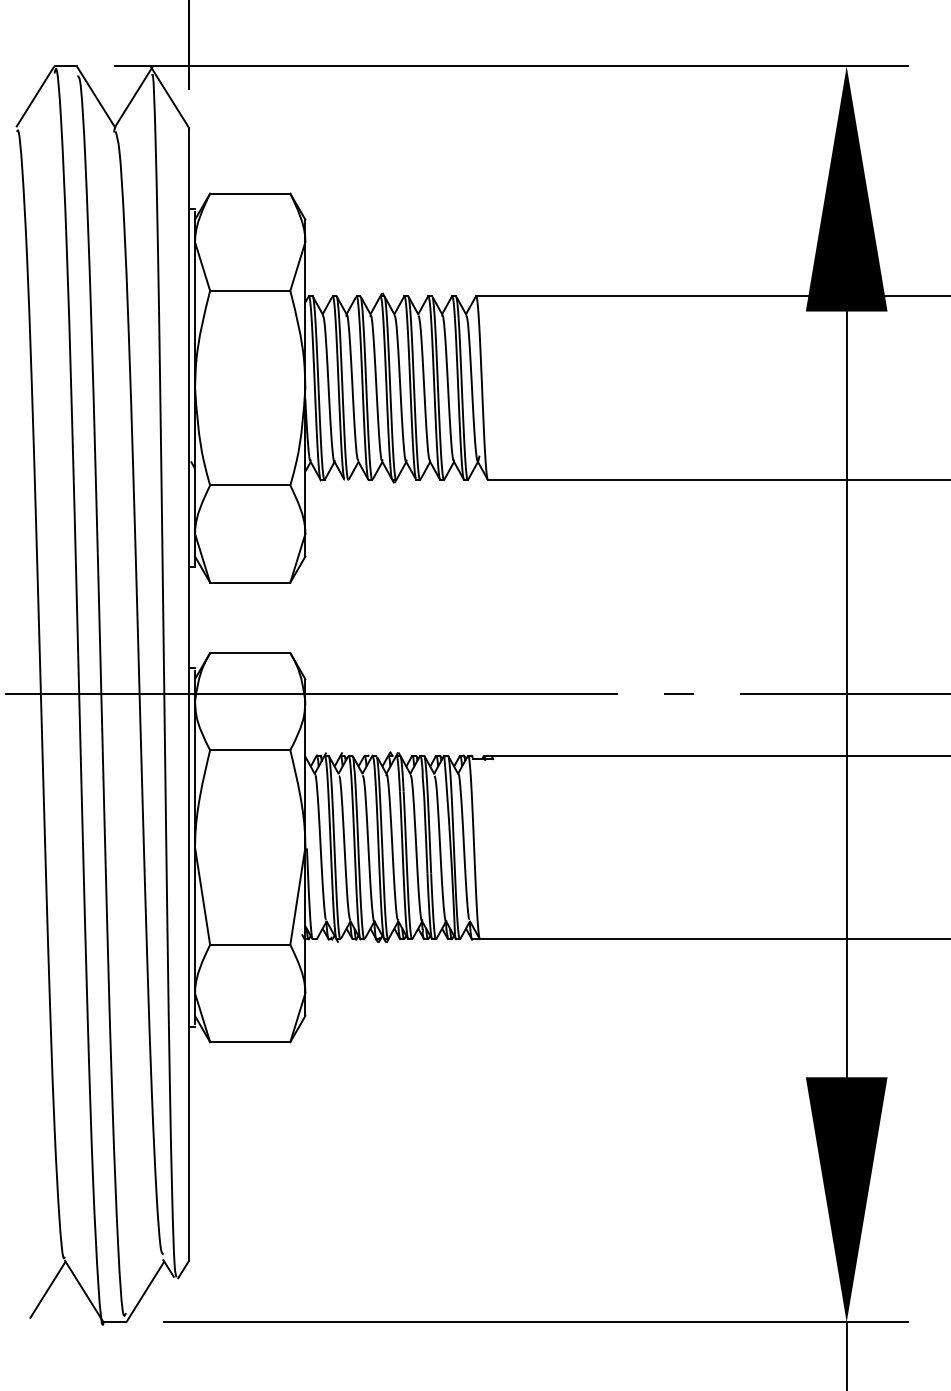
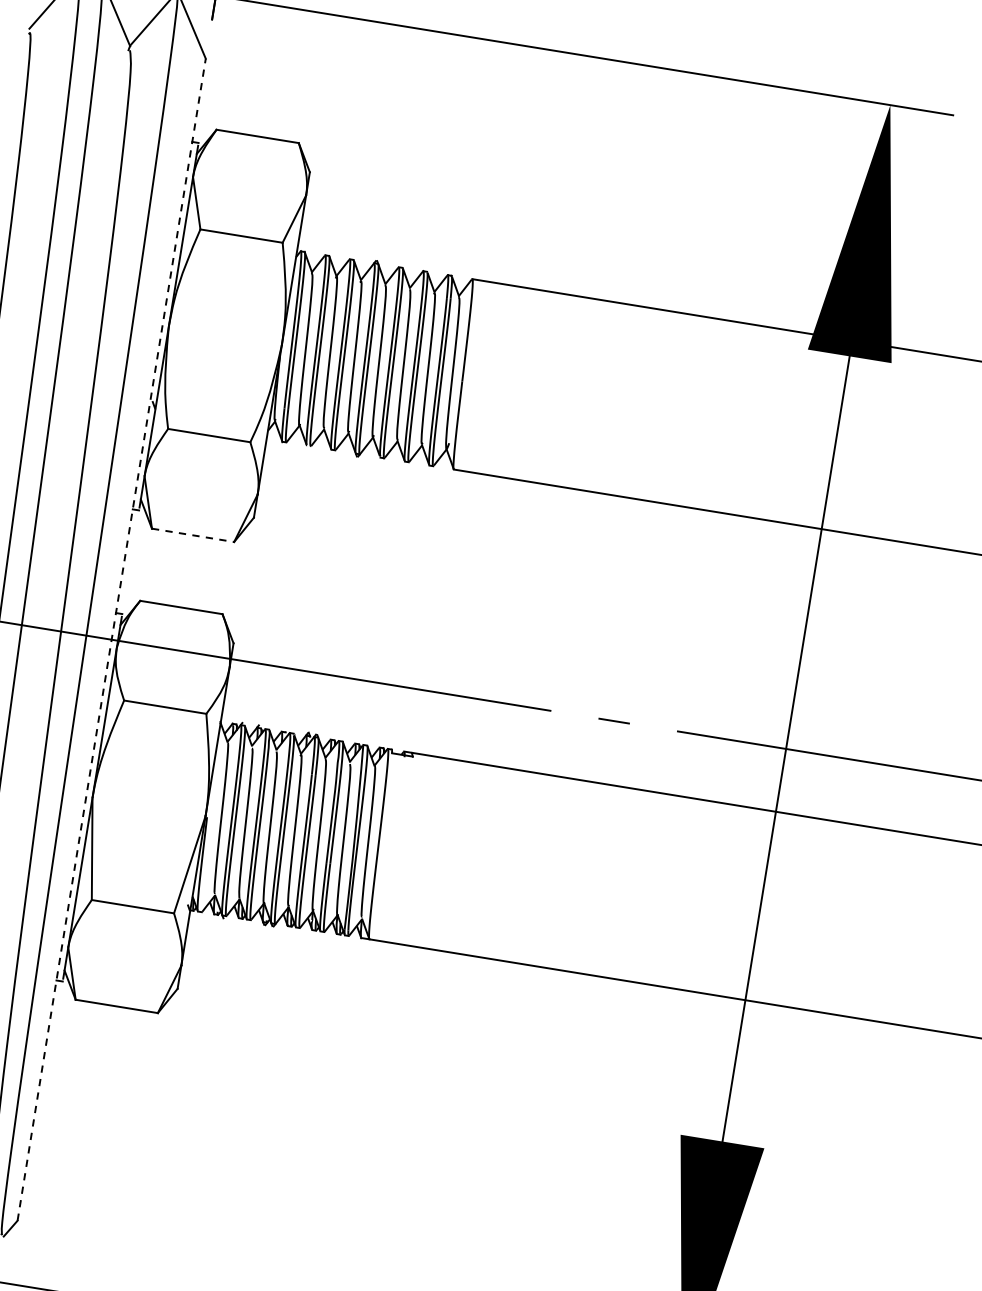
line: (250, 582) -> (193, 535), solid -> dashed
line: (188, 694) -> (111, 639), solid -> dashed

